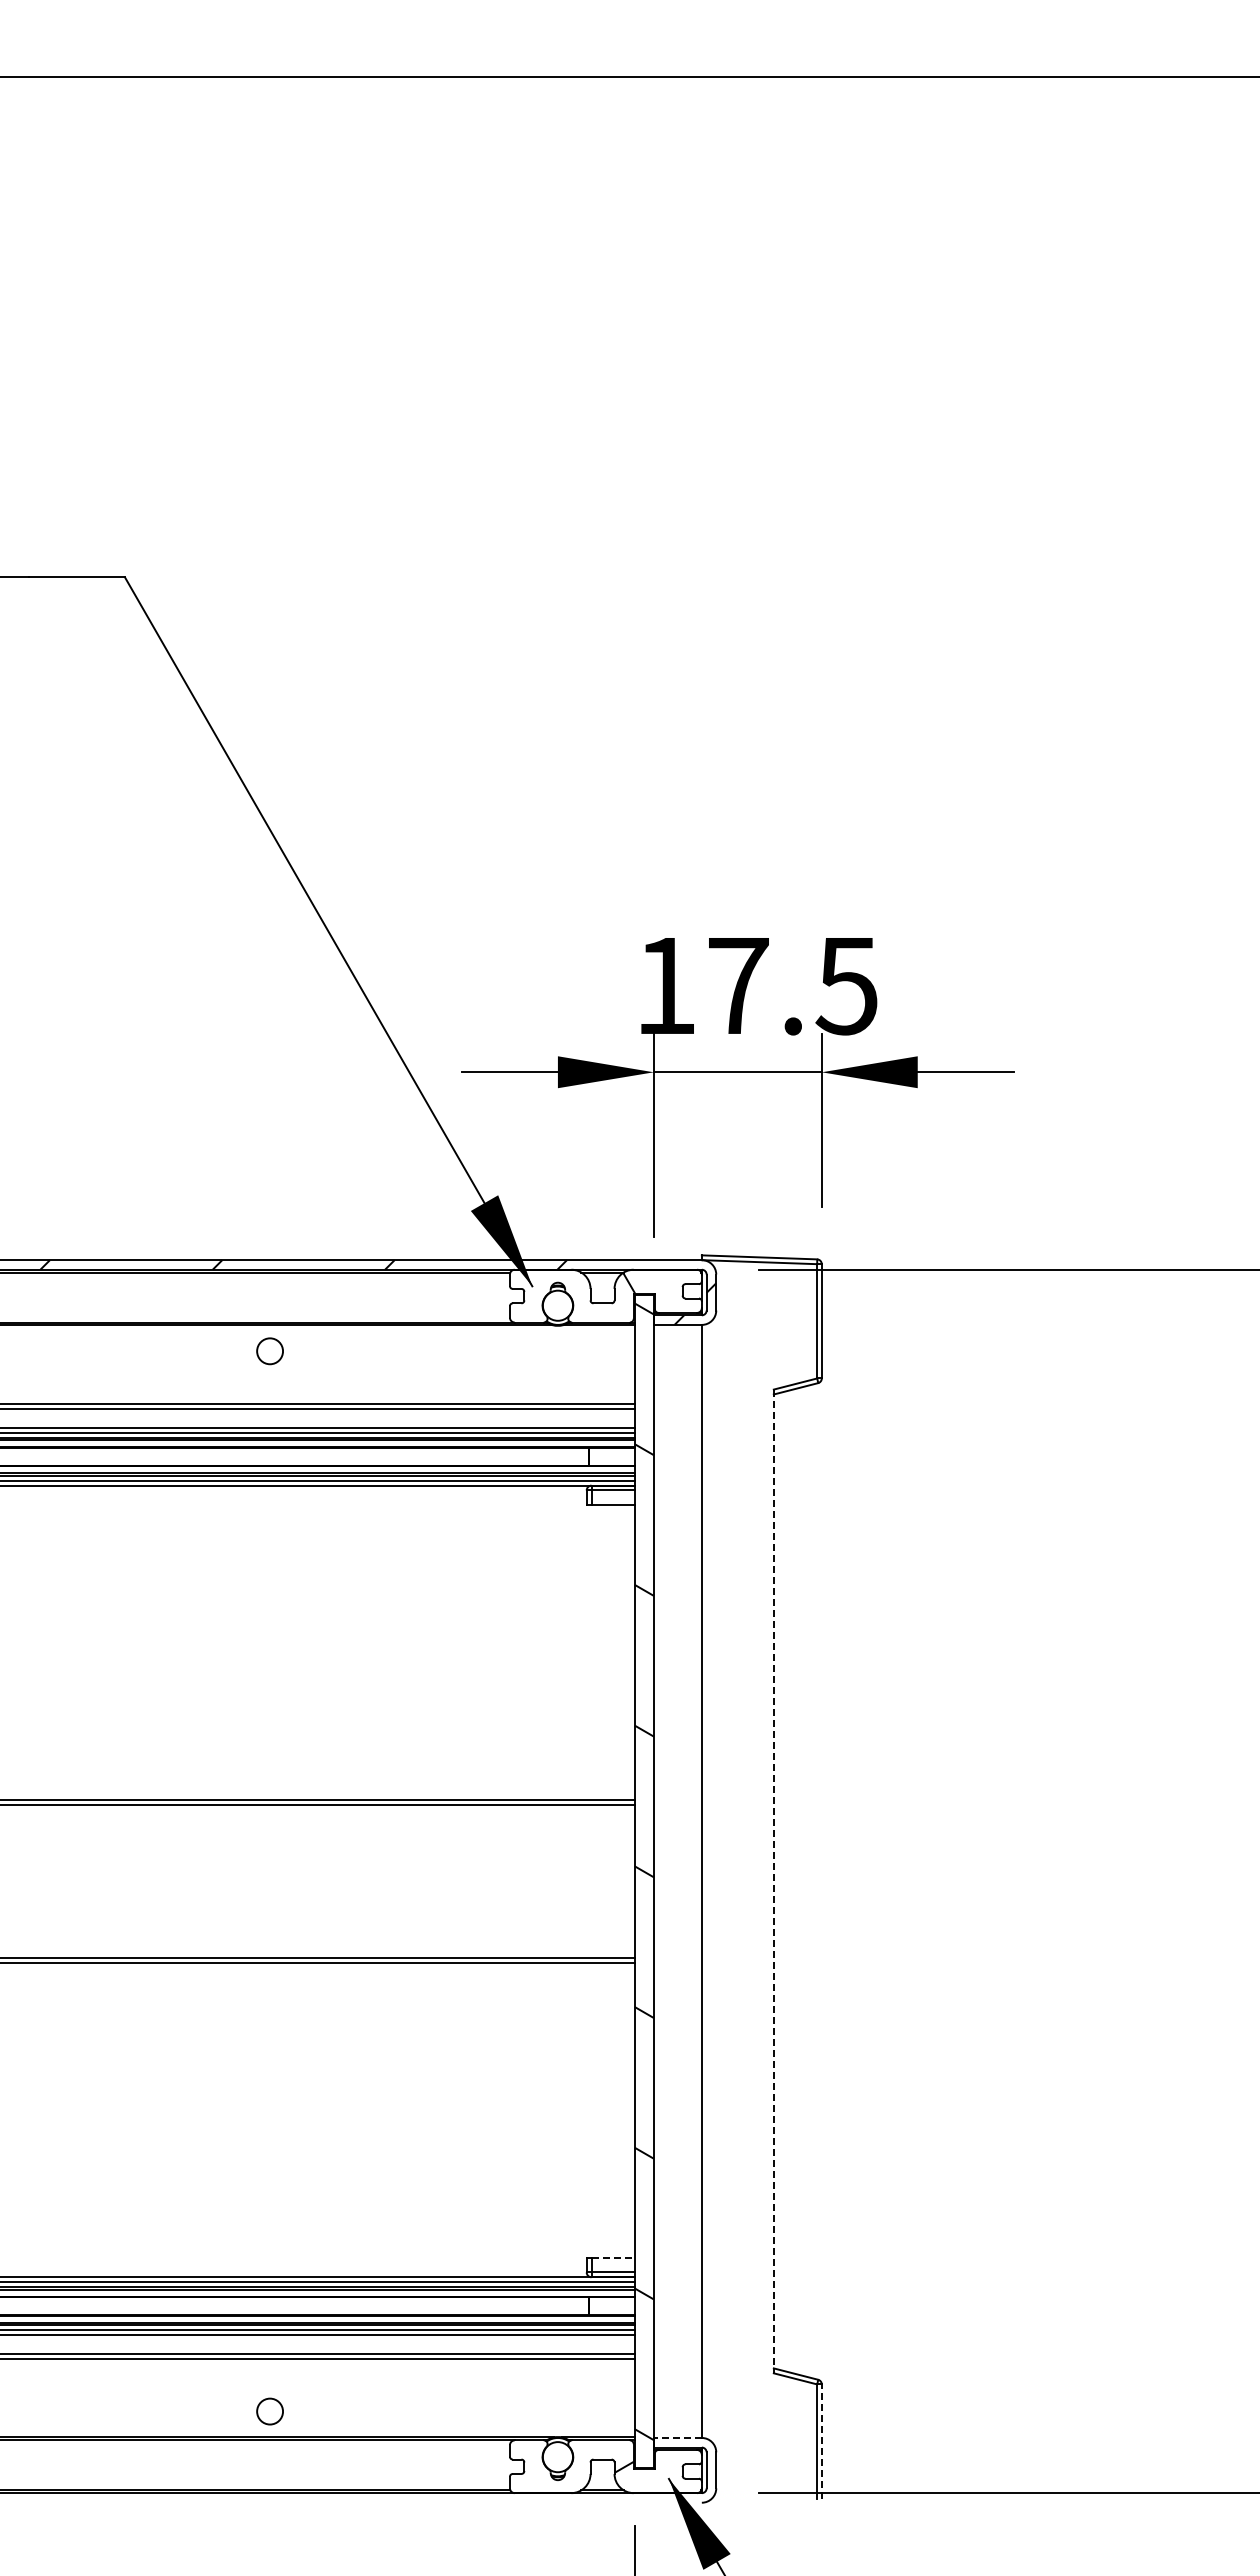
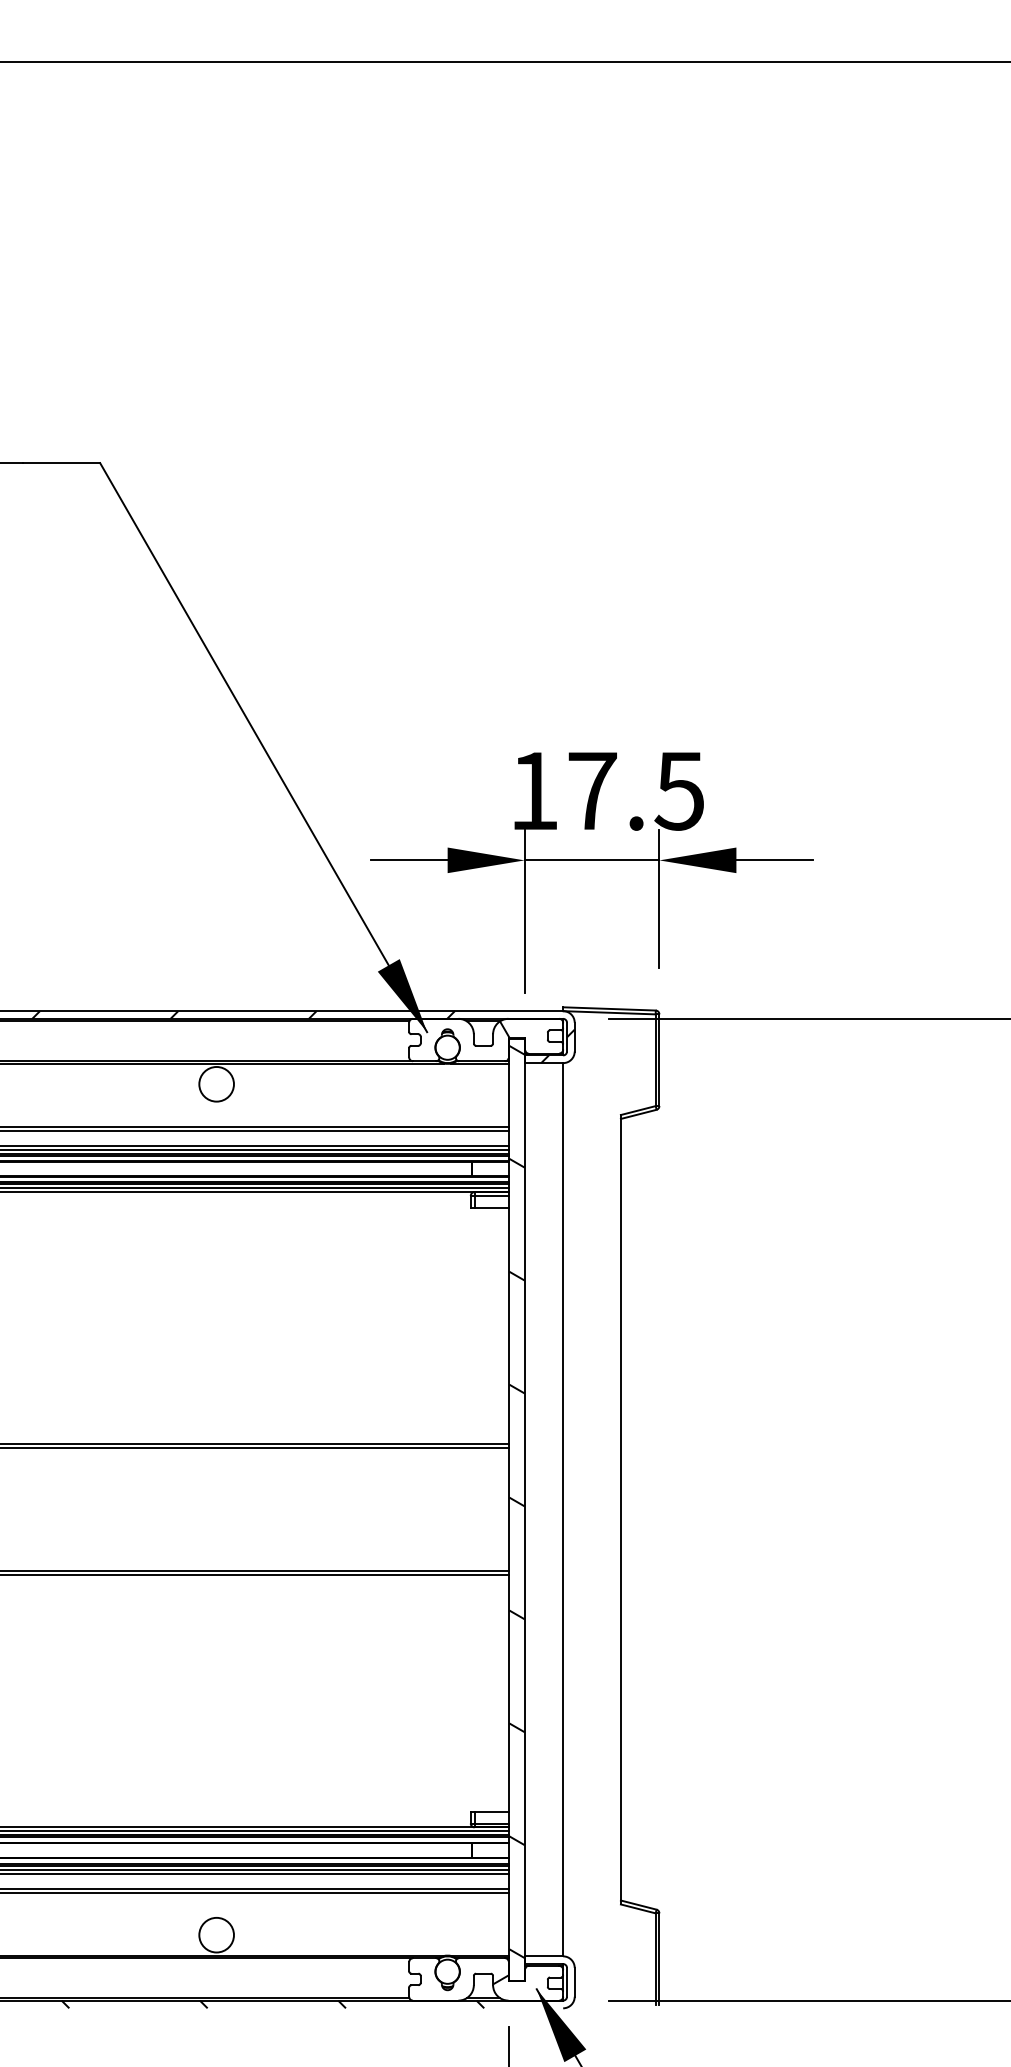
circle: (269, 1350) -> (216, 1083), size x1.67
line: (773, 1881) -> (620, 1509), dashed -> solid
line: (613, 2258) -> (492, 1812), dashed -> solid
circle: (269, 2411) -> (216, 1935), size x1.67
line: (677, 2437) -> (543, 1955), dashed -> solid
line: (821, 2441) -> (659, 1959), dashed -> solid
hatch: (339, 2497) -> (272, 2004), added

